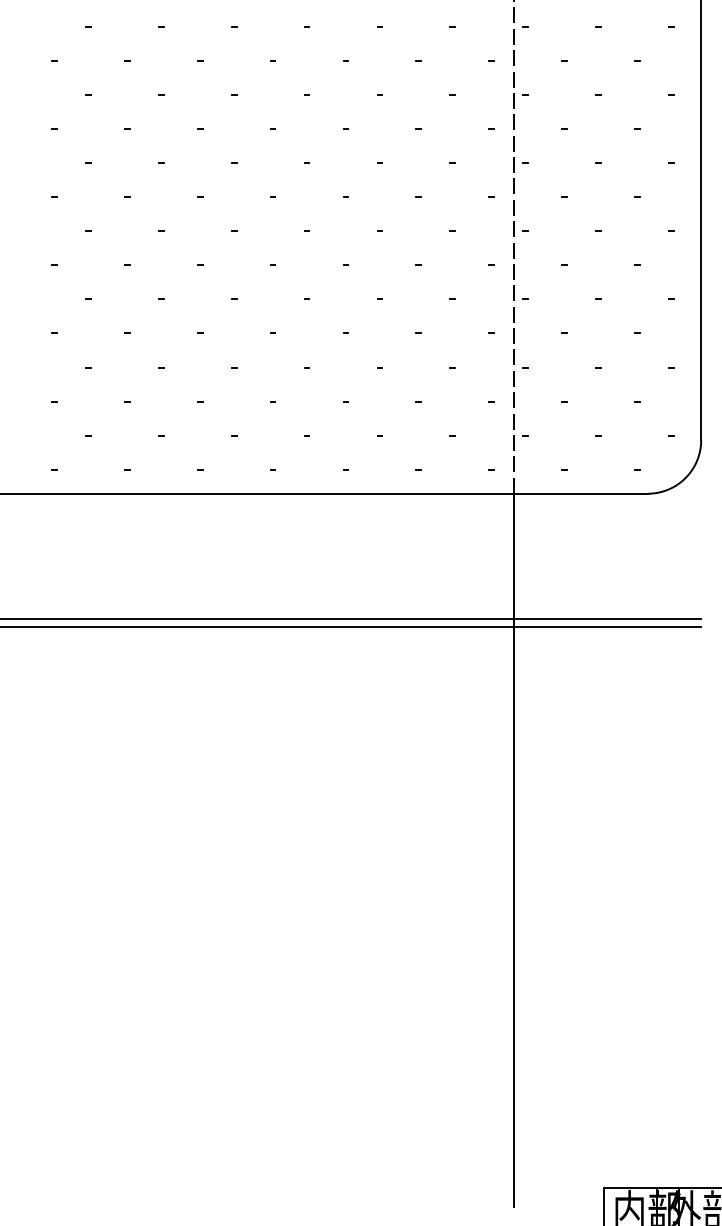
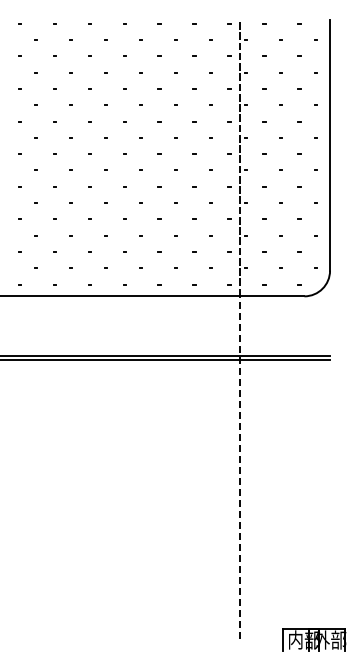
line: (514, 850) -> (240, 467), solid -> dashed

